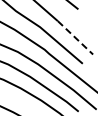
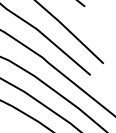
line: (75, 38) -> (81, 43), dashed -> solid

